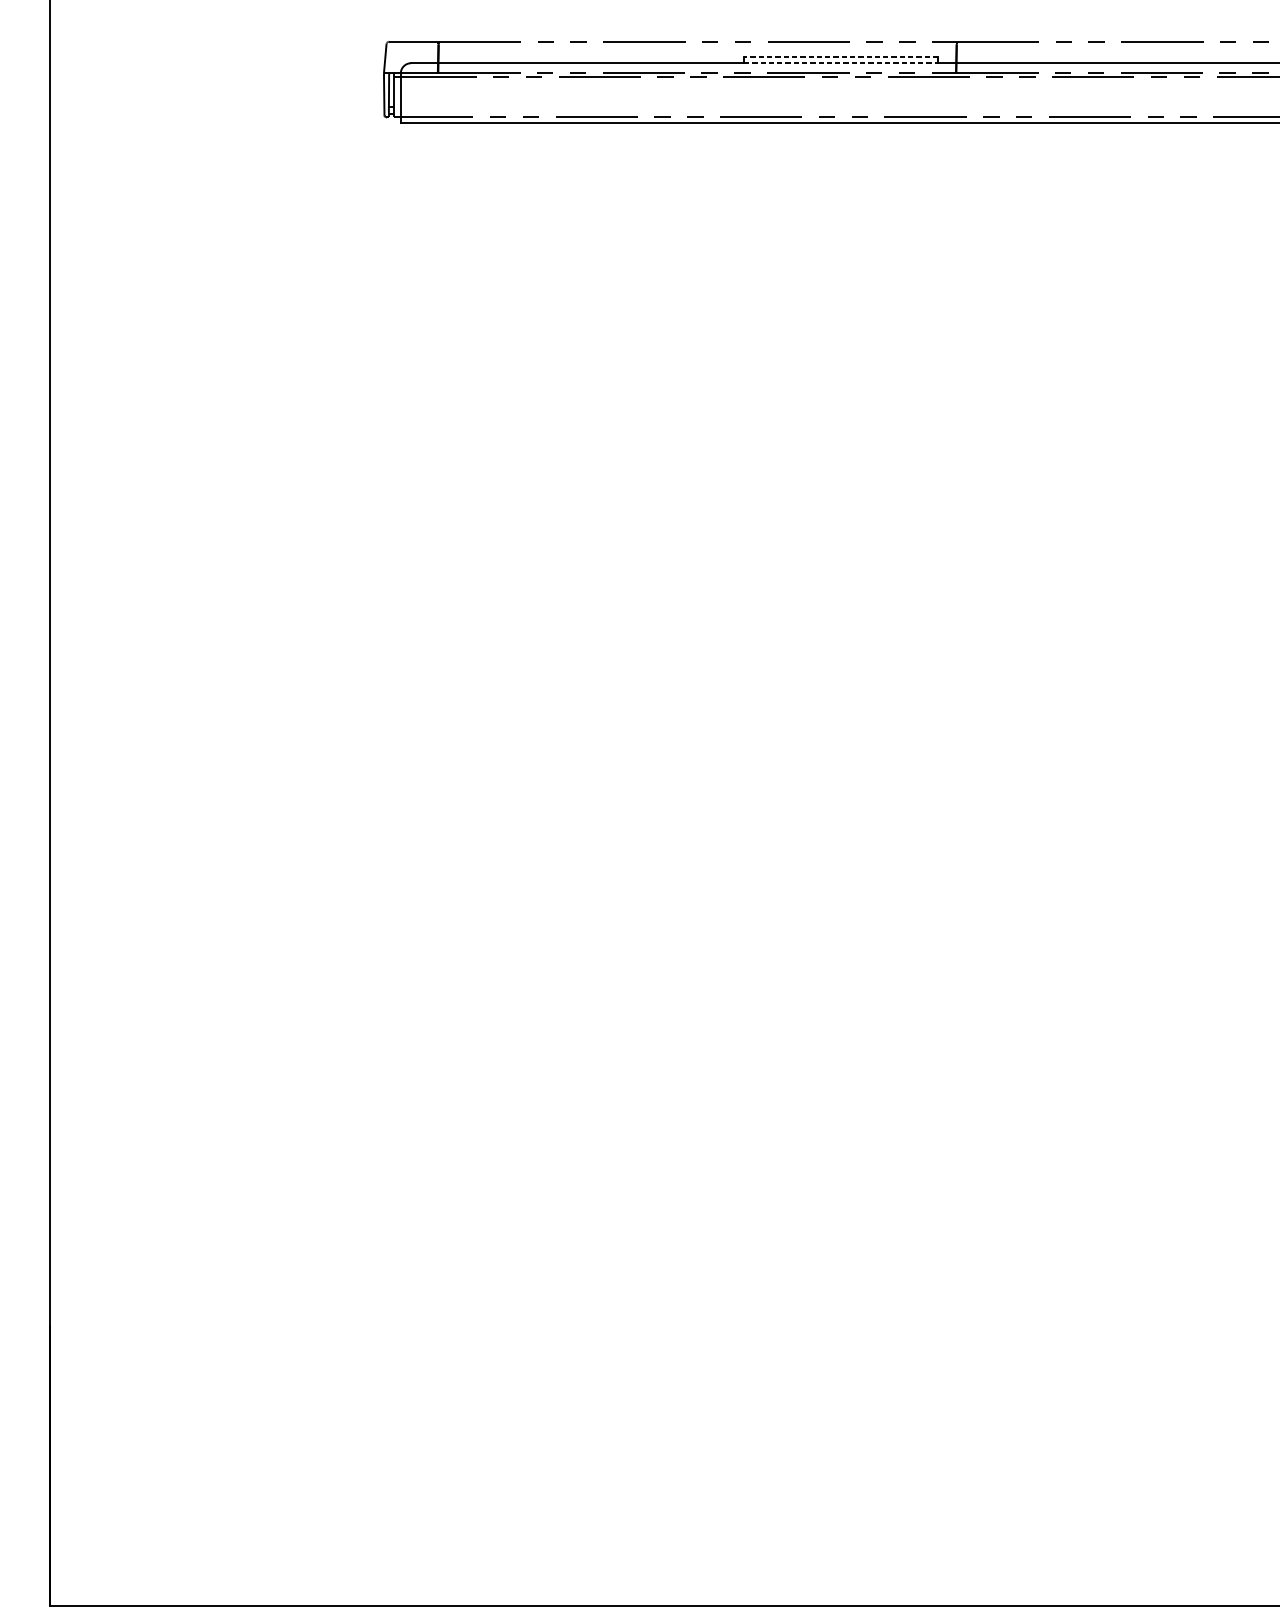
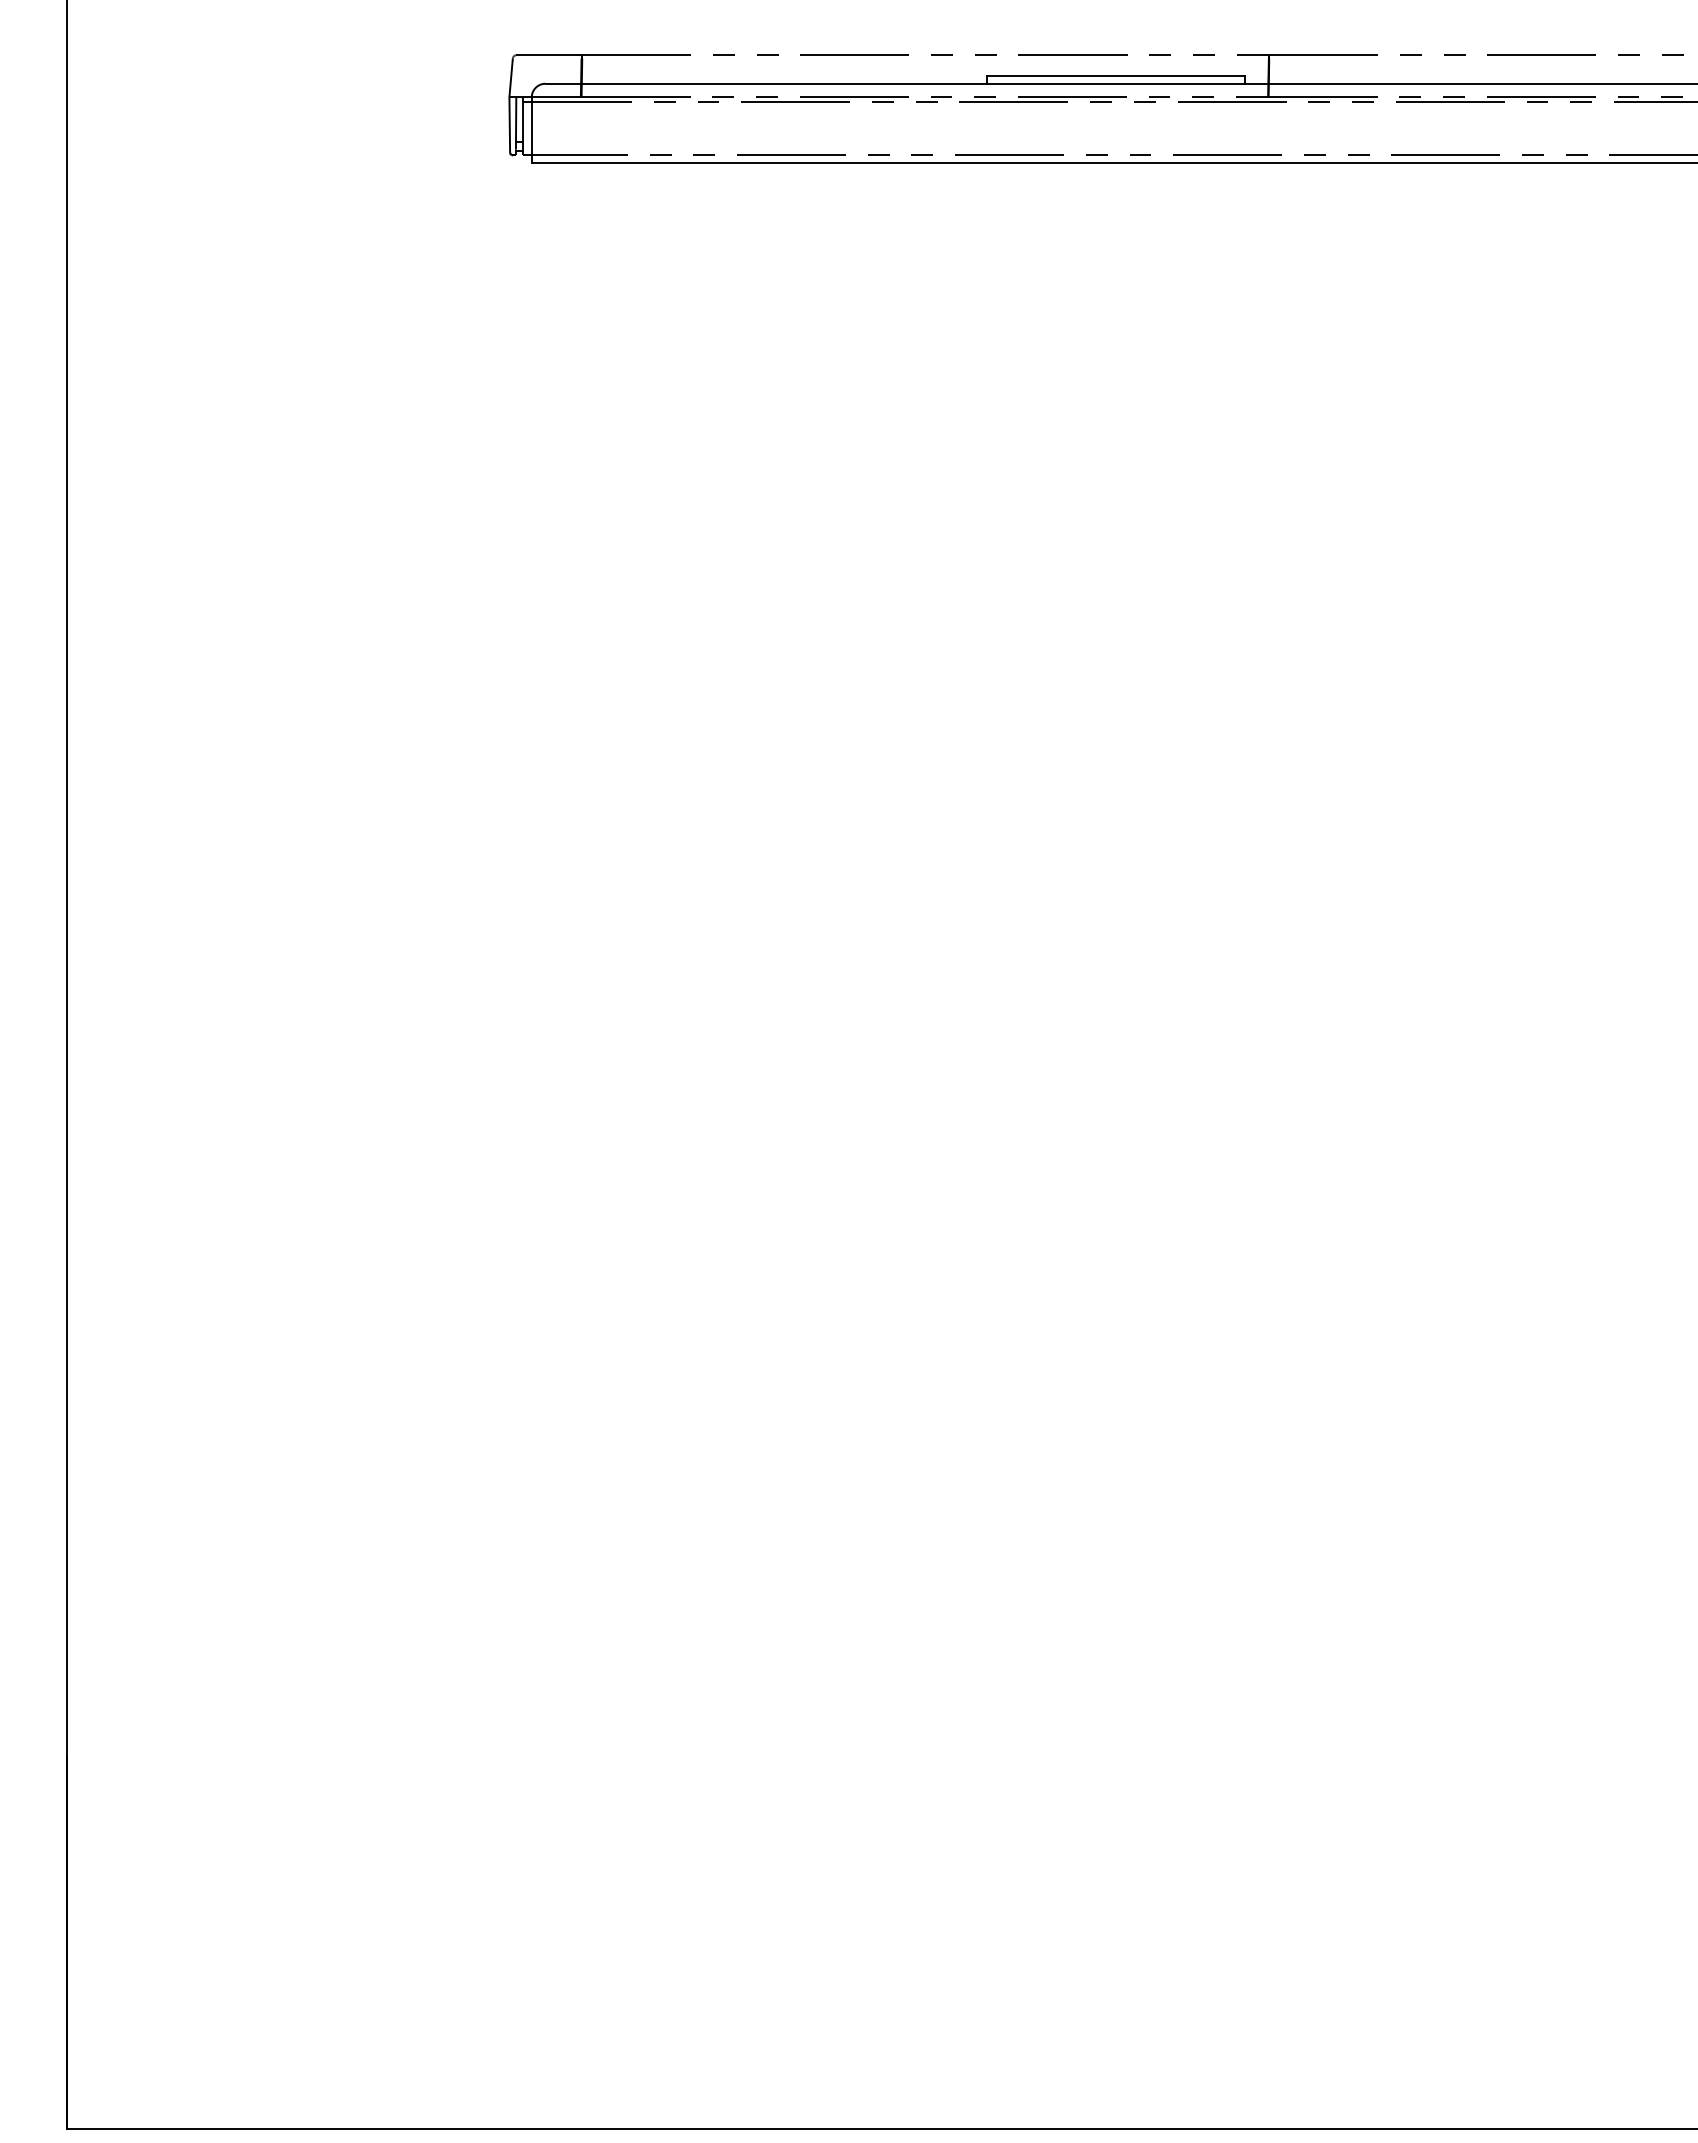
line: (840, 57) -> (1115, 75), dashed -> solid
line: (840, 63) -> (1115, 83), dashed -> solid

